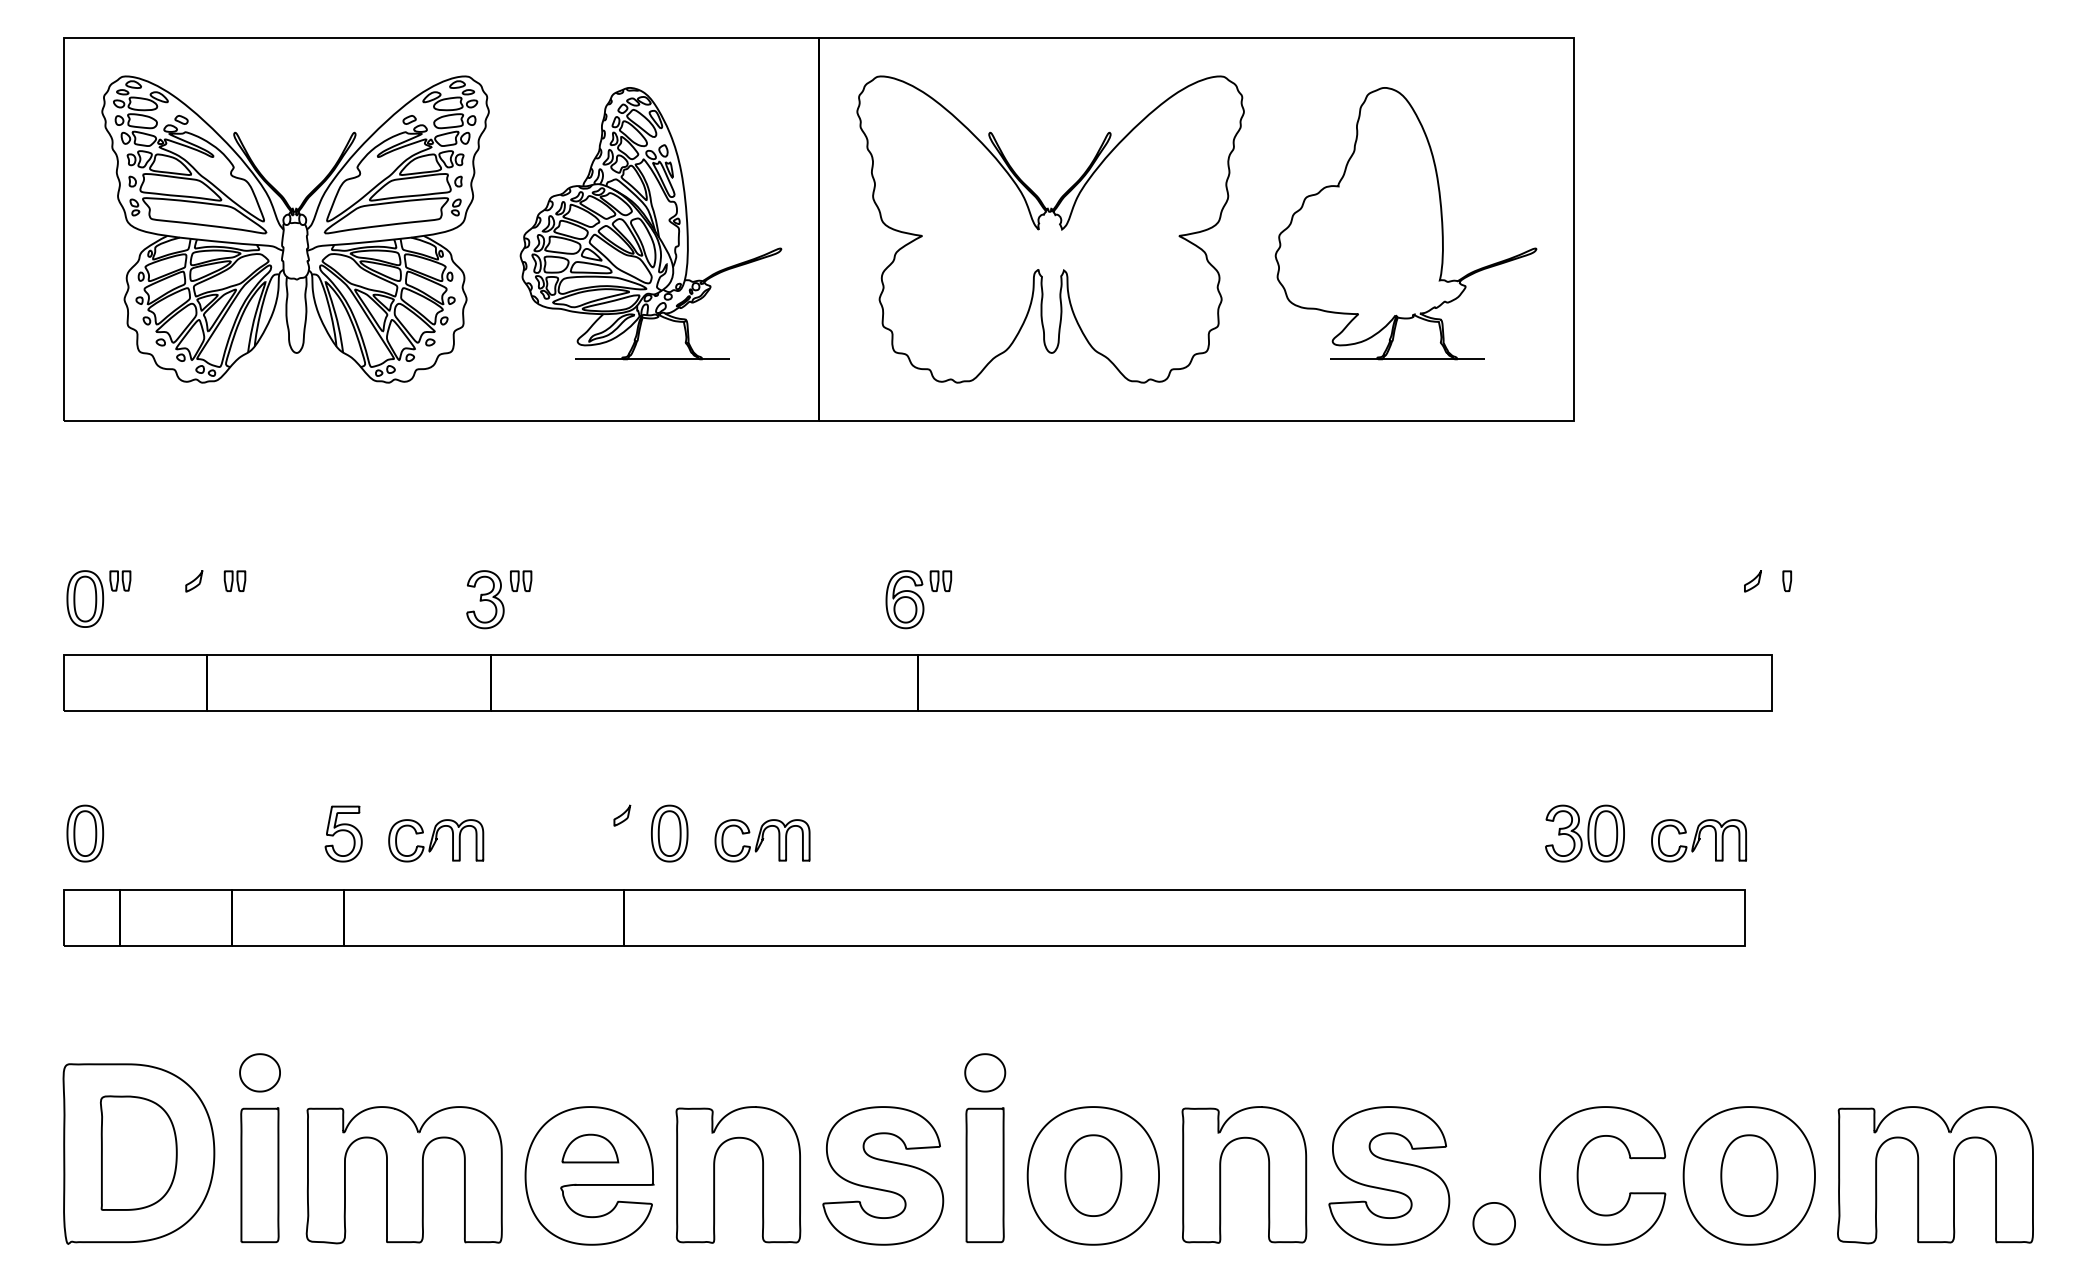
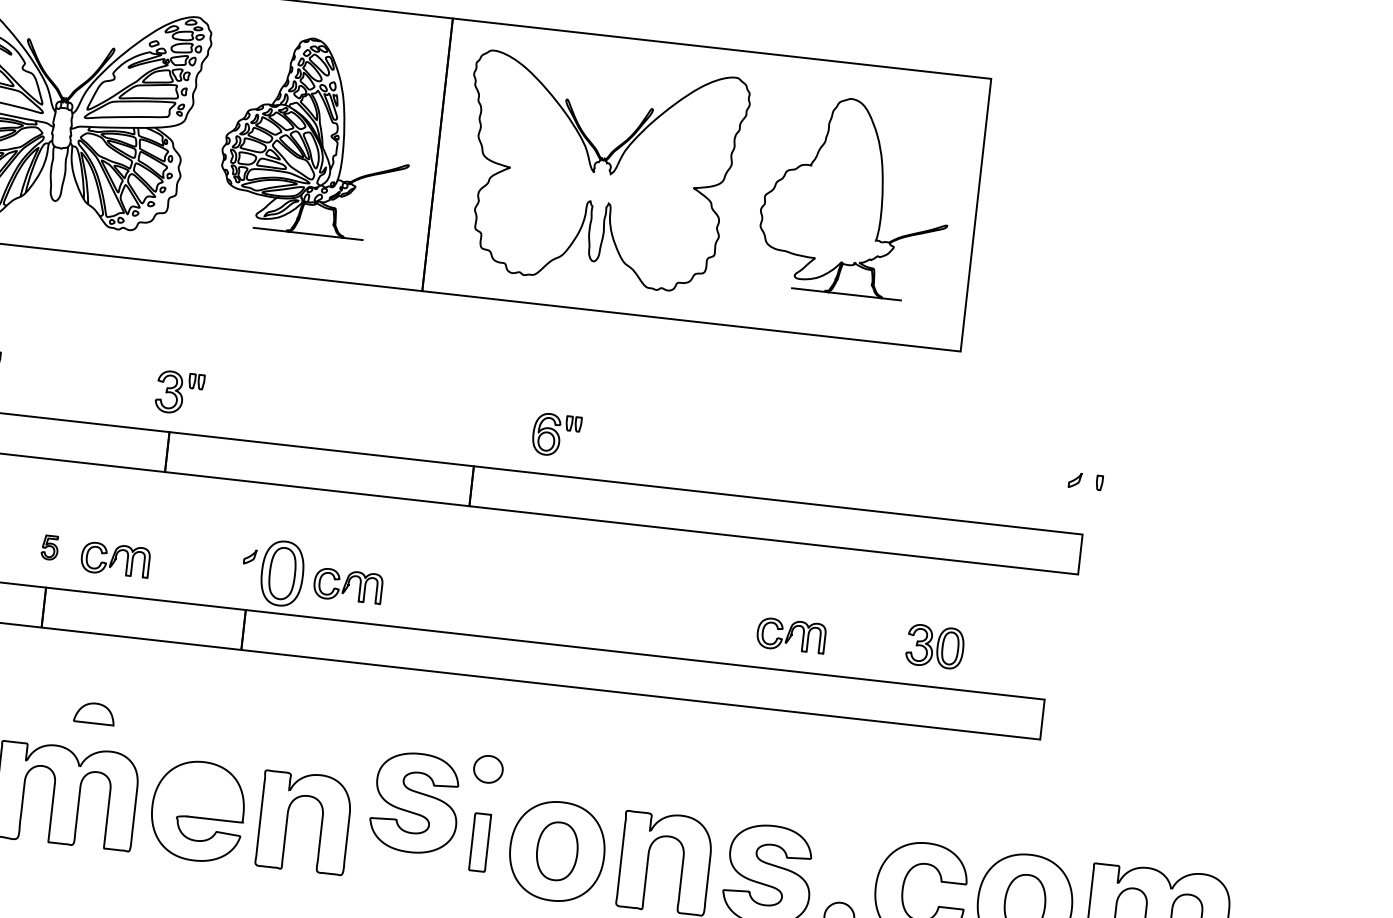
part: (918, 599) -> (556, 435), moved
part: (343, 833) -> (50, 547), size x0.6
part: (669, 833) -> (282, 573), size x1.6
part: (1699, 840) -> (791, 635), moved
part: (590, 1148) -> (94, 713), moved
part: (883, 1175) -> (415, 802), moved
part: (984, 1175) -> (479, 842), size x0.6

